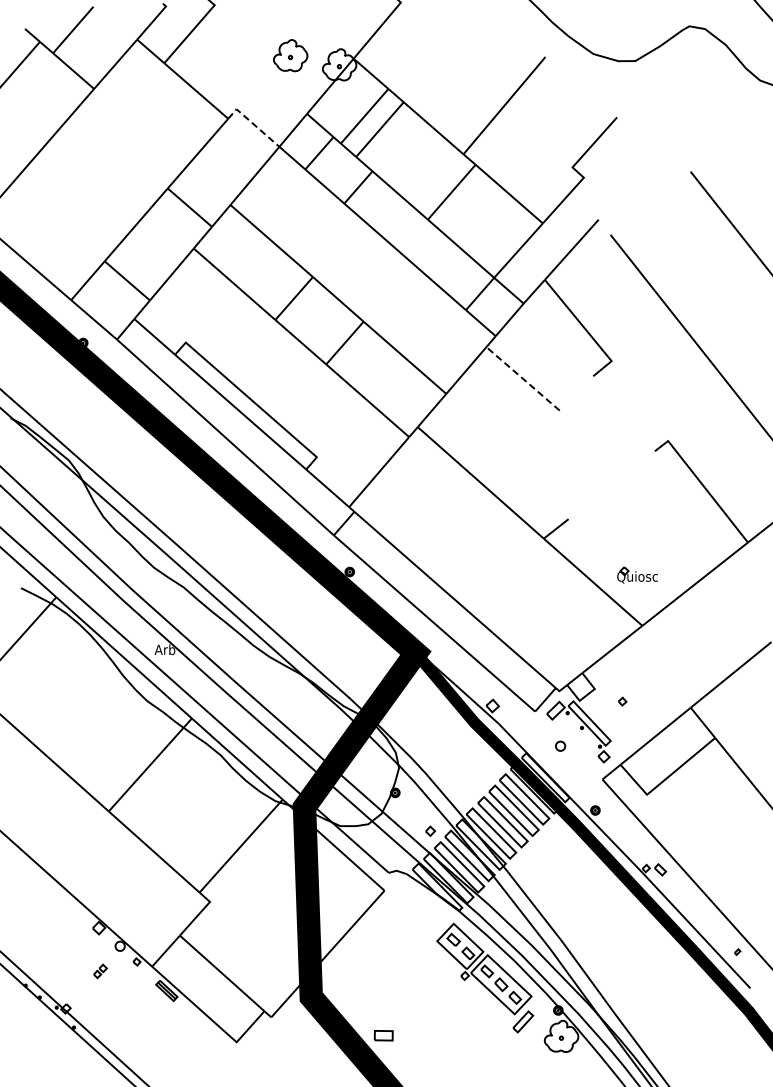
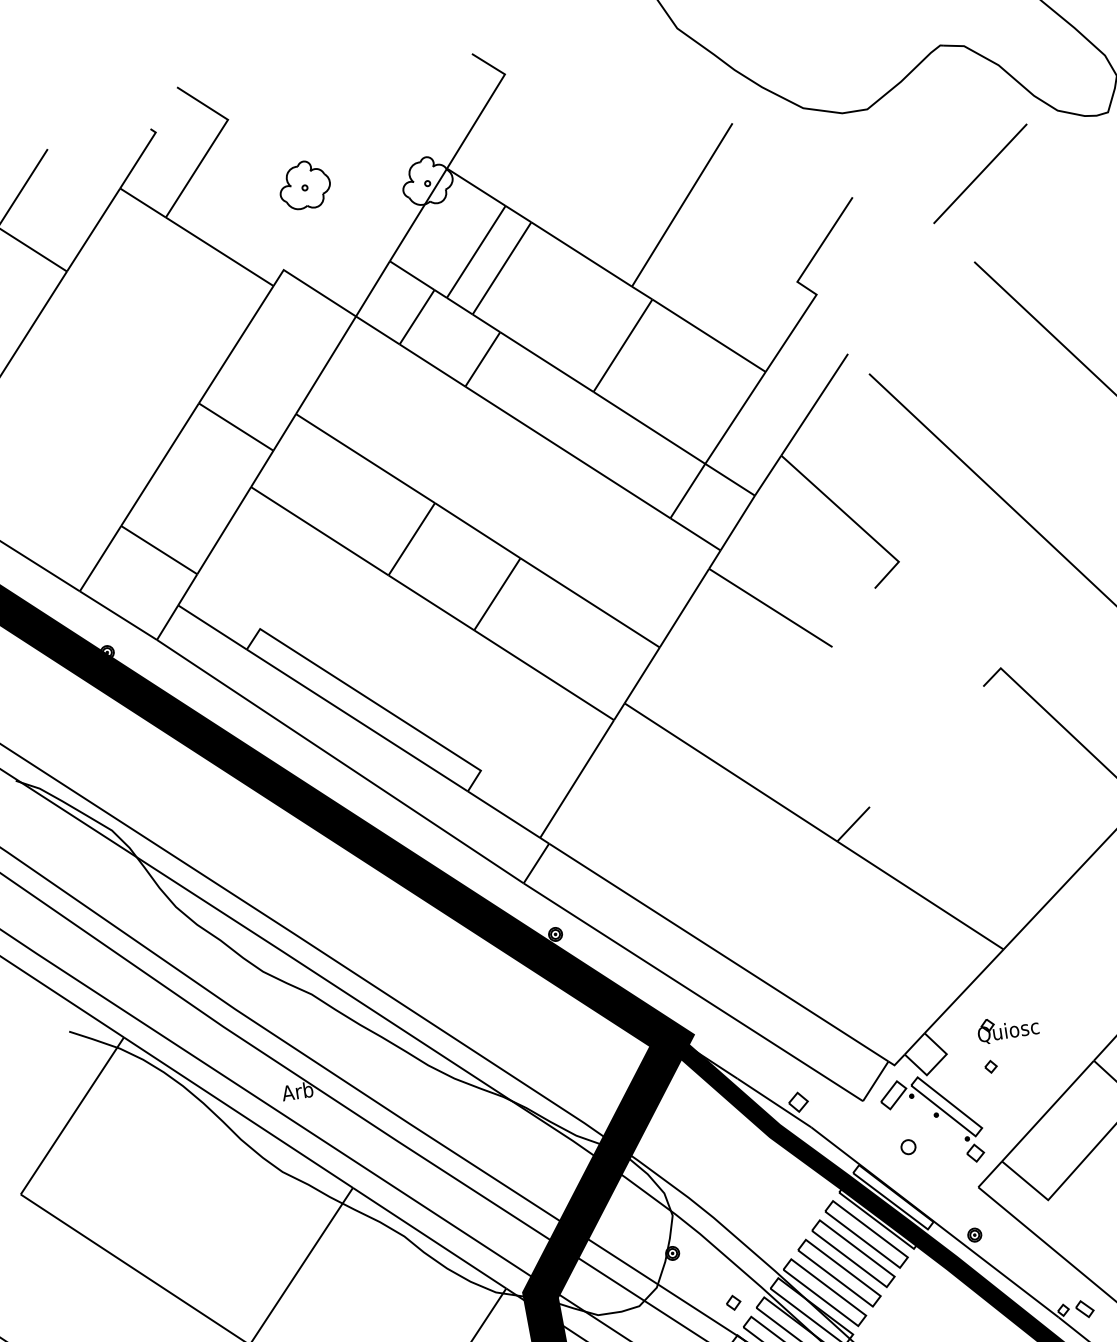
part: (290, 55) -> (304, 185), moved
line: (702, 114) -> (979, 174), added
line: (252, 123) -> (310, 287), dashed -> solid
line: (522, 378) -> (769, 607), dashed -> solid
part: (637, 574) -> (1007, 1027), moved

